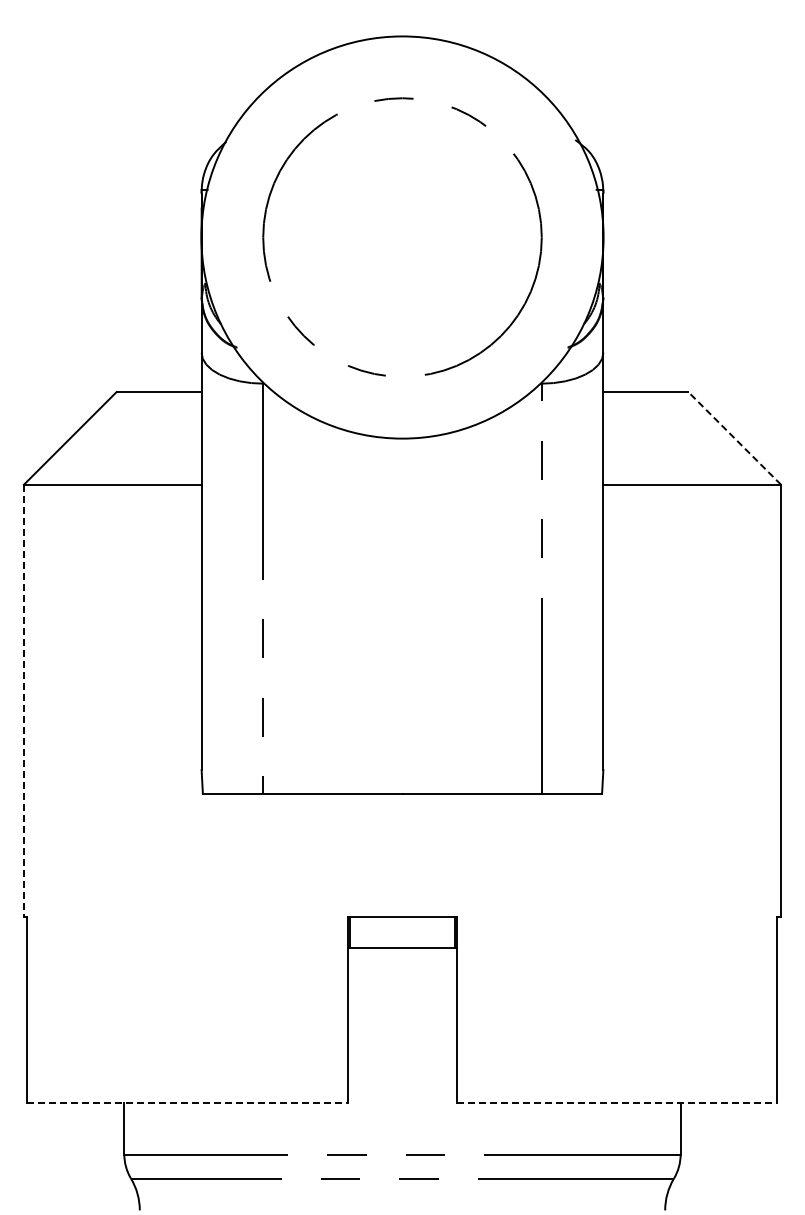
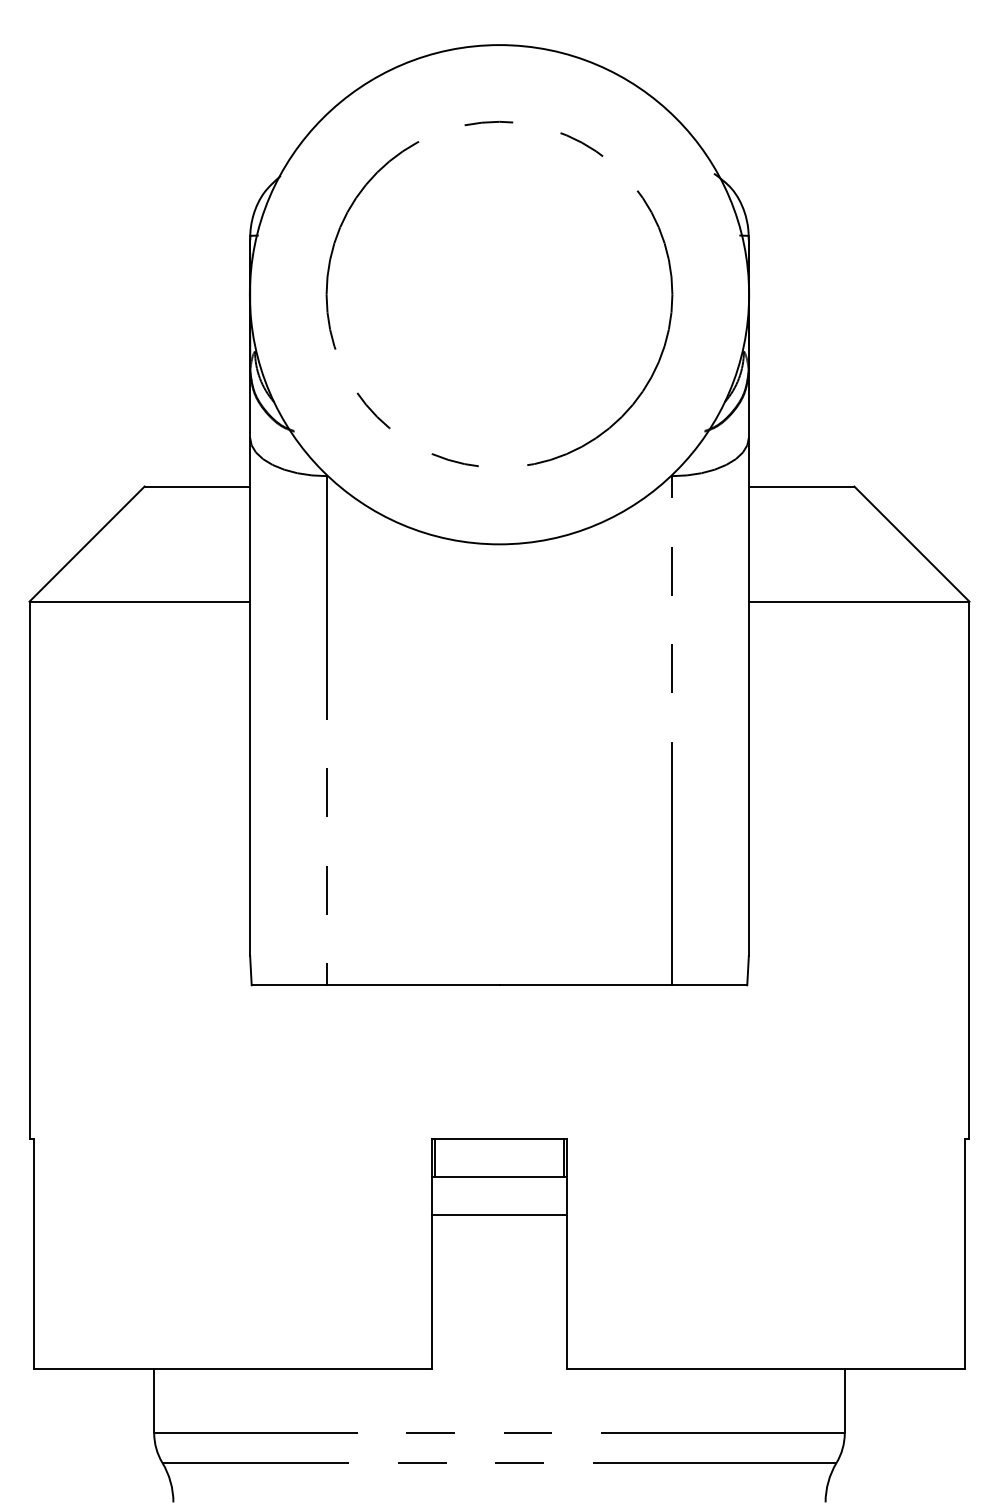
line: (734, 438) -> (911, 544), dashed -> solid
line: (23, 701) -> (29, 870), dashed -> solid
line: (402, 979) -> (499, 1215), added
line: (187, 1102) -> (232, 1368), dashed -> solid
line: (617, 1102) -> (766, 1368), dashed -> solid

